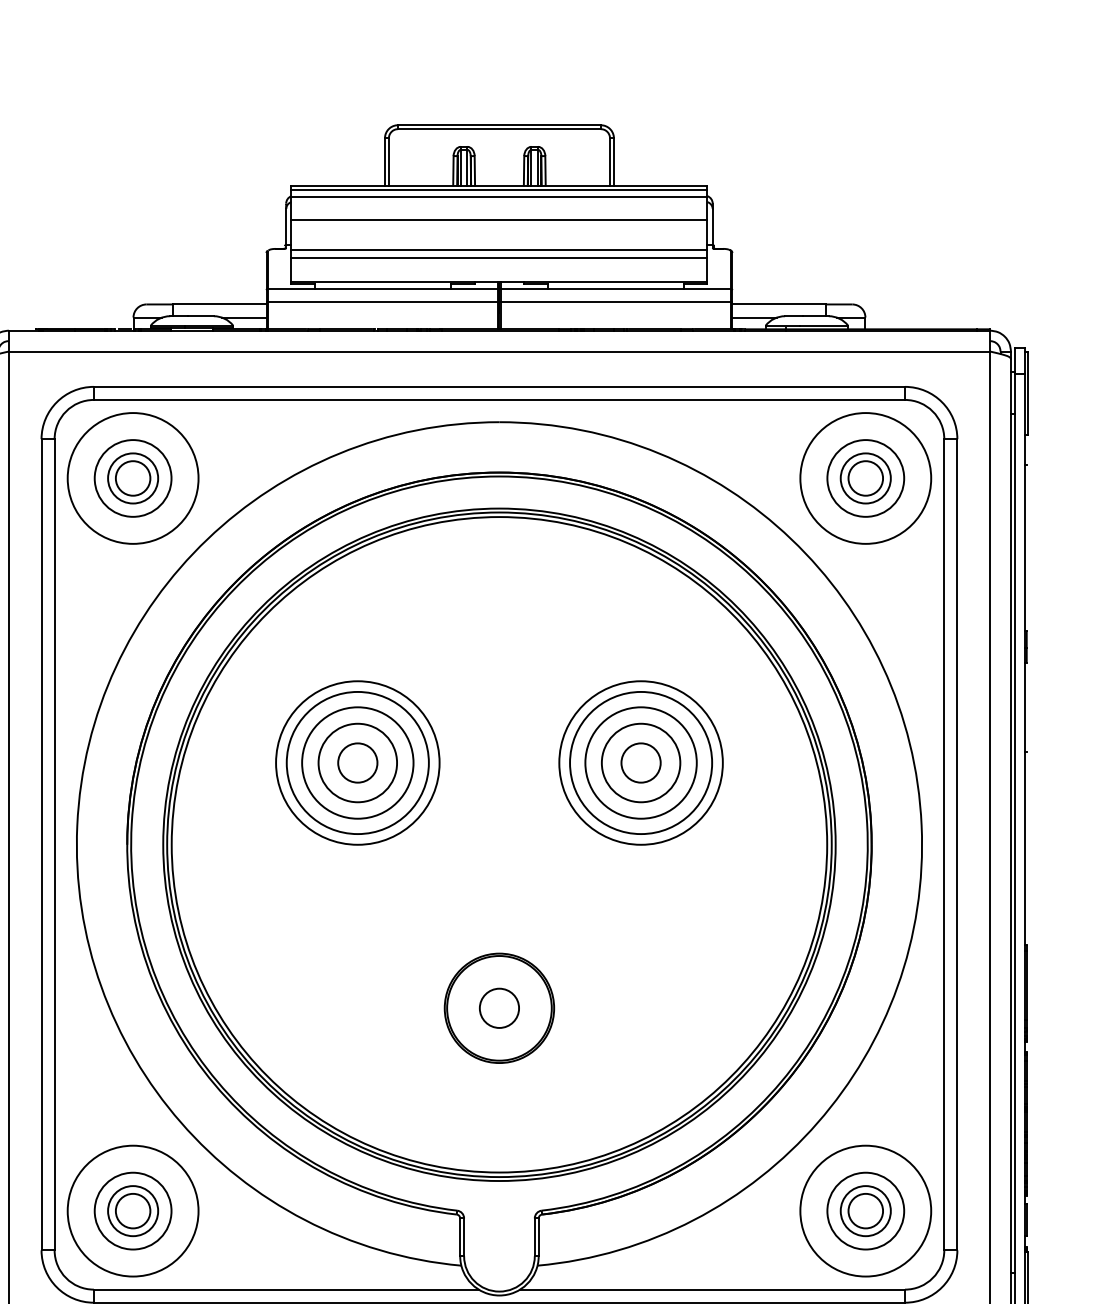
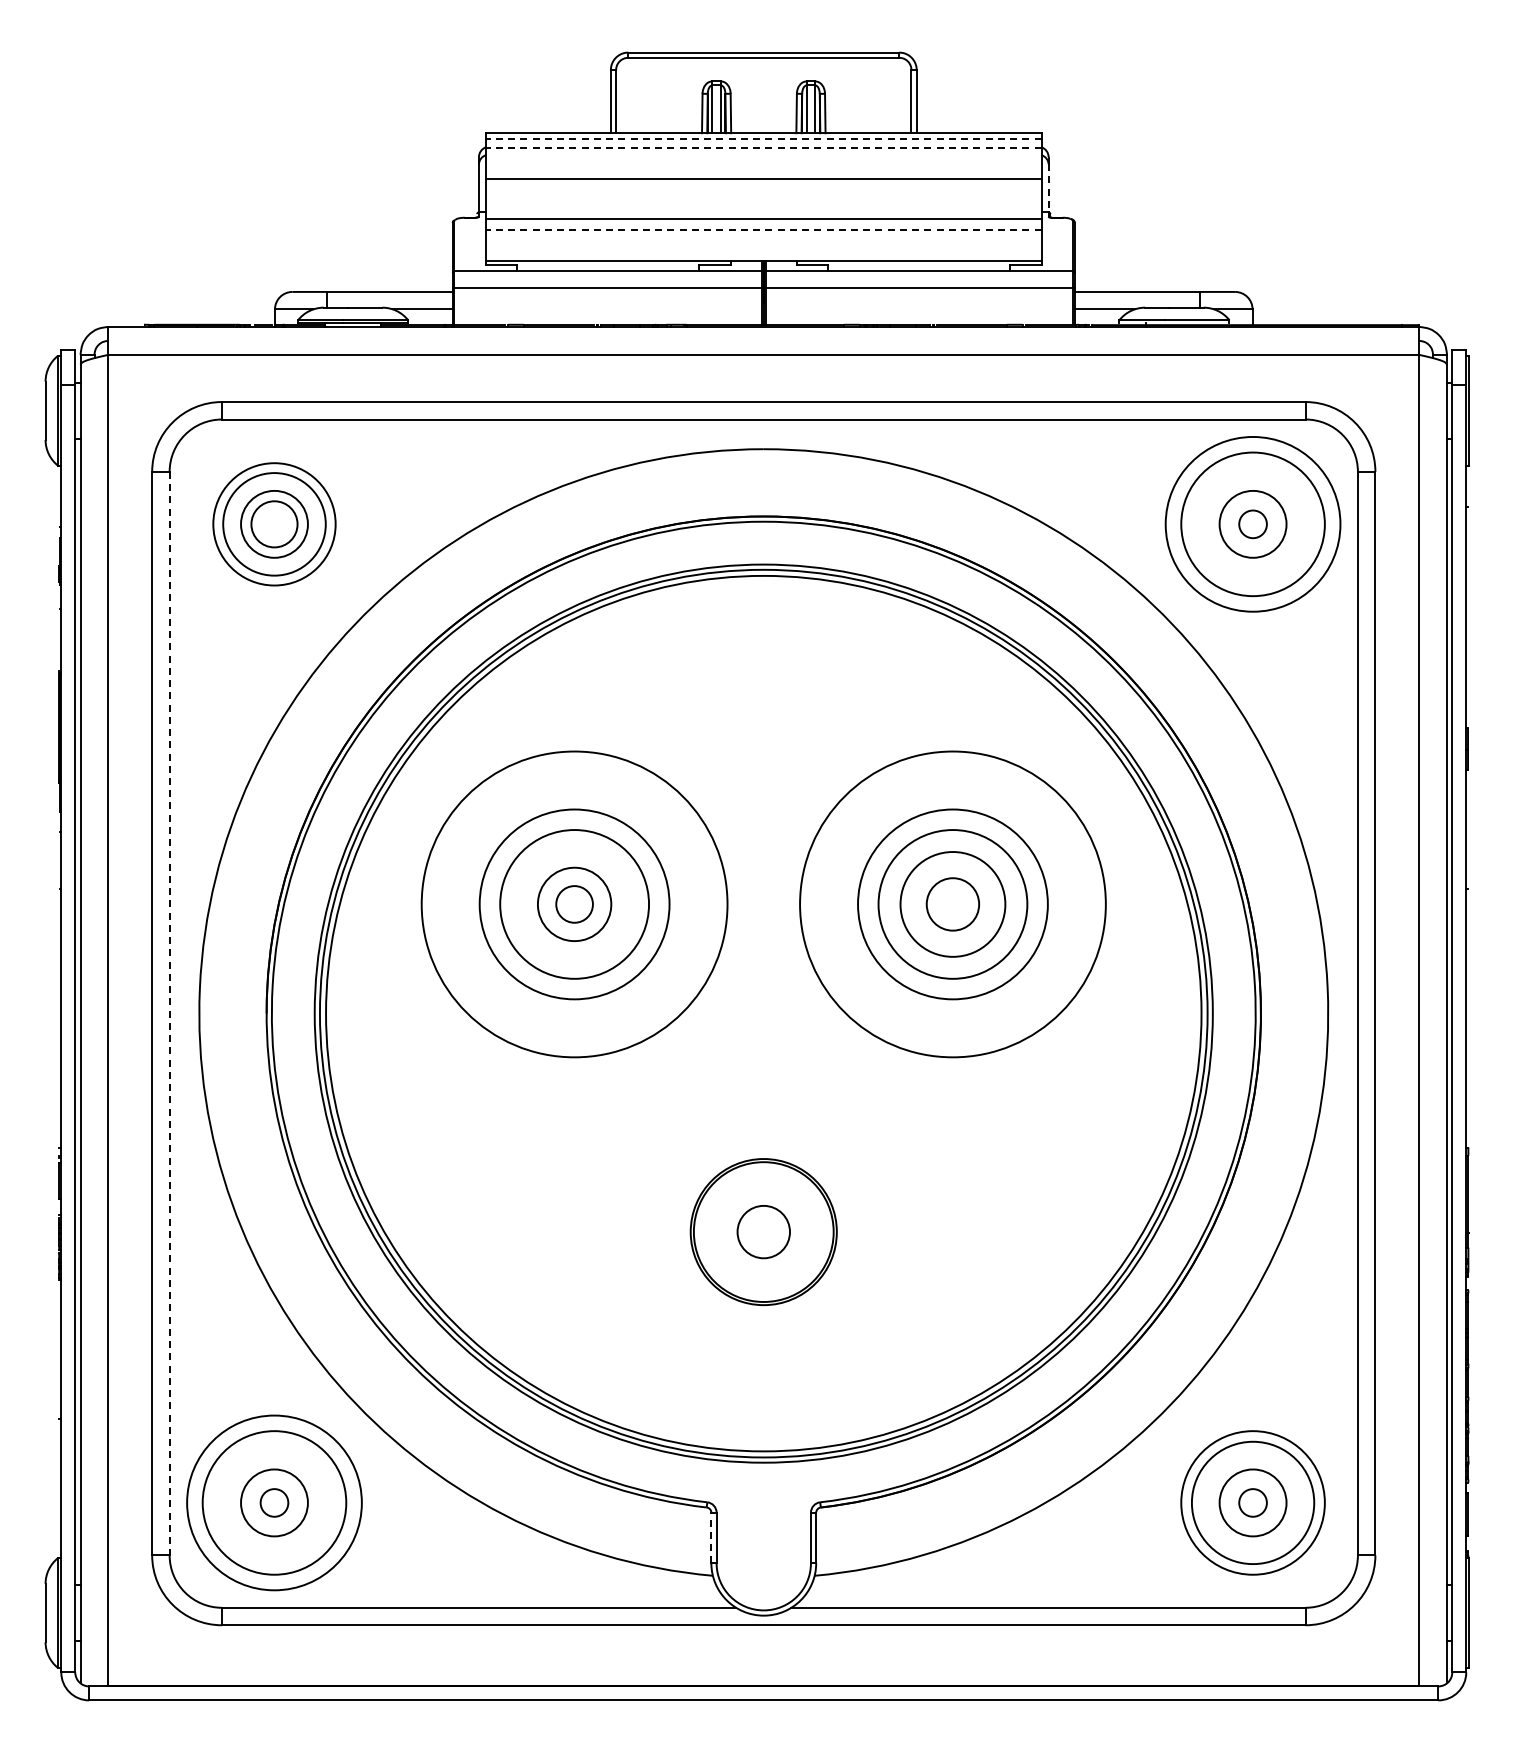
line: (499, 189) -> (763, 138), solid -> dashed
line: (499, 197) -> (763, 148), solid -> dashed
line: (712, 227) -> (1048, 188), solid -> dashed
line: (499, 258) -> (763, 230), solid -> dashed
circle: (133, 477) -> (274, 523), size x0.7
circle: (865, 478) -> (1252, 524), size x1.4
circle: (866, 478) -> (1253, 524), size x0.6
circle: (357, 763) -> (574, 904), size x0.7
circle: (357, 763) -> (574, 904), size x0.7
circle: (357, 763) -> (574, 904), size x1.4
circle: (640, 763) -> (952, 904), size x1.4
line: (54, 844) -> (169, 1013), solid -> dashed
circle: (133, 1210) -> (274, 1502), size x0.6
circle: (133, 1210) -> (274, 1502), size x1.4
circle: (865, 1210) -> (1252, 1502), size x0.7
circle: (865, 1210) -> (1252, 1502), size x1.4
circle: (866, 1210) -> (1253, 1502), size x0.6
line: (460, 1237) -> (711, 1537), solid -> dashed

